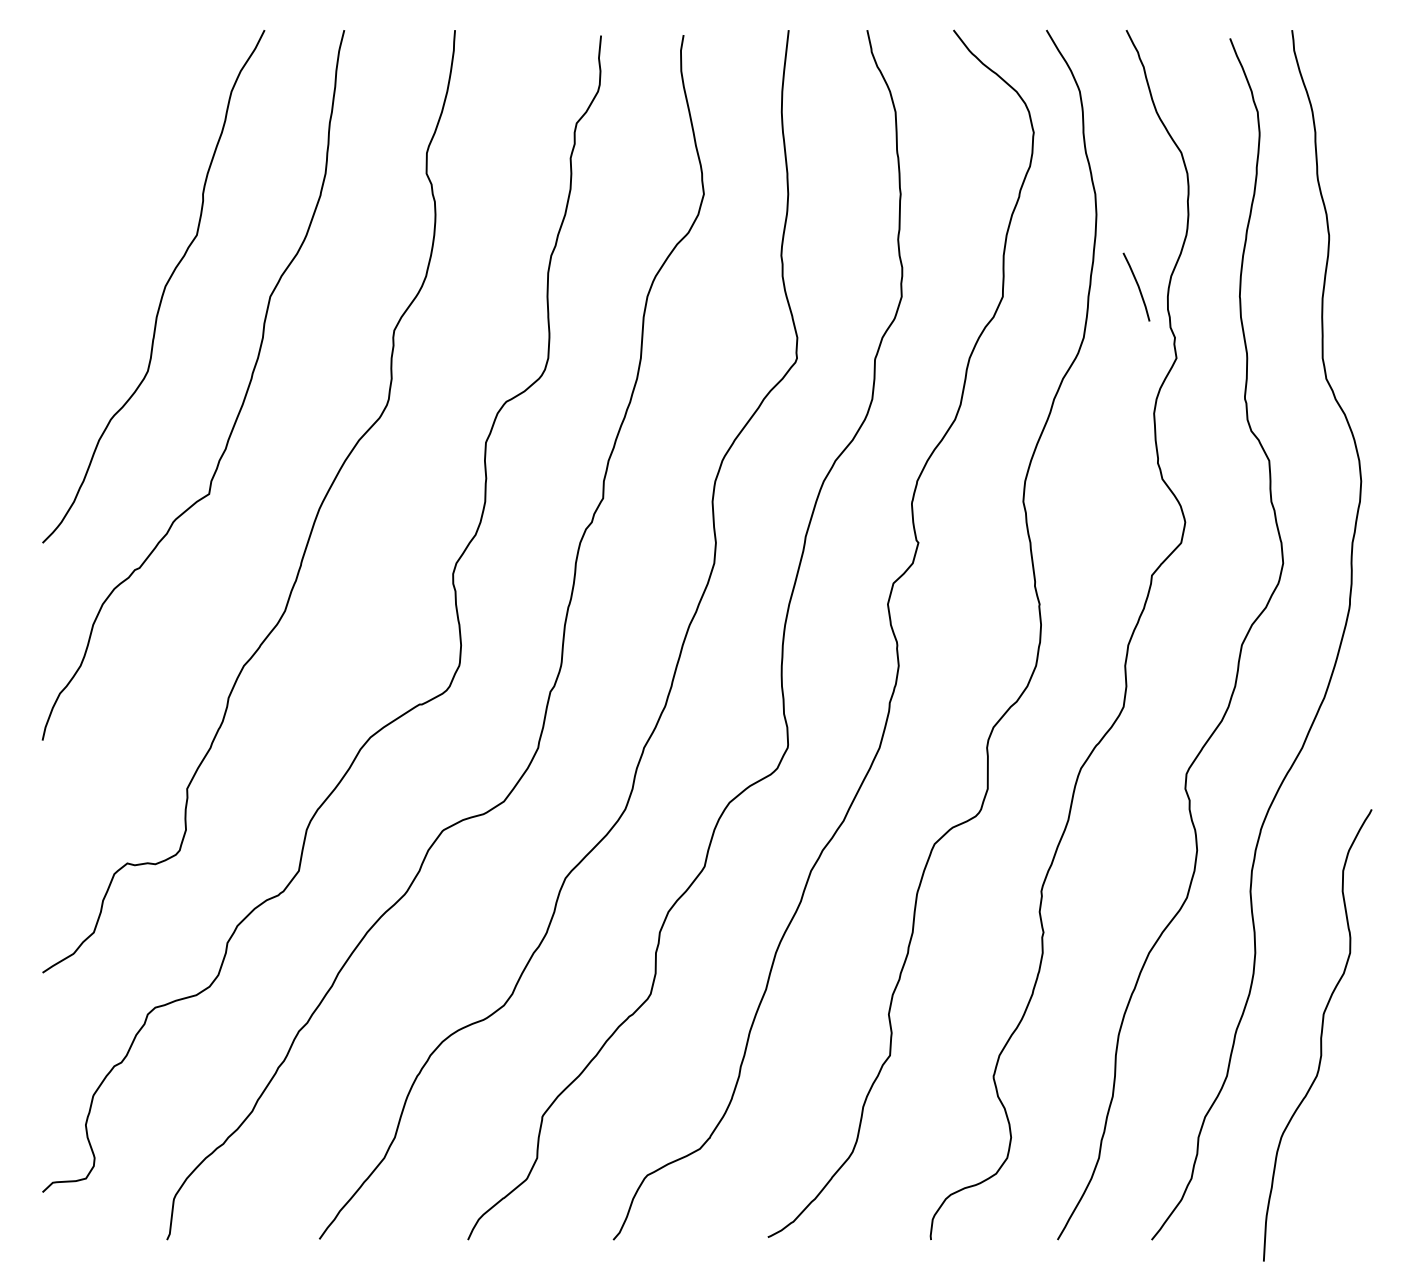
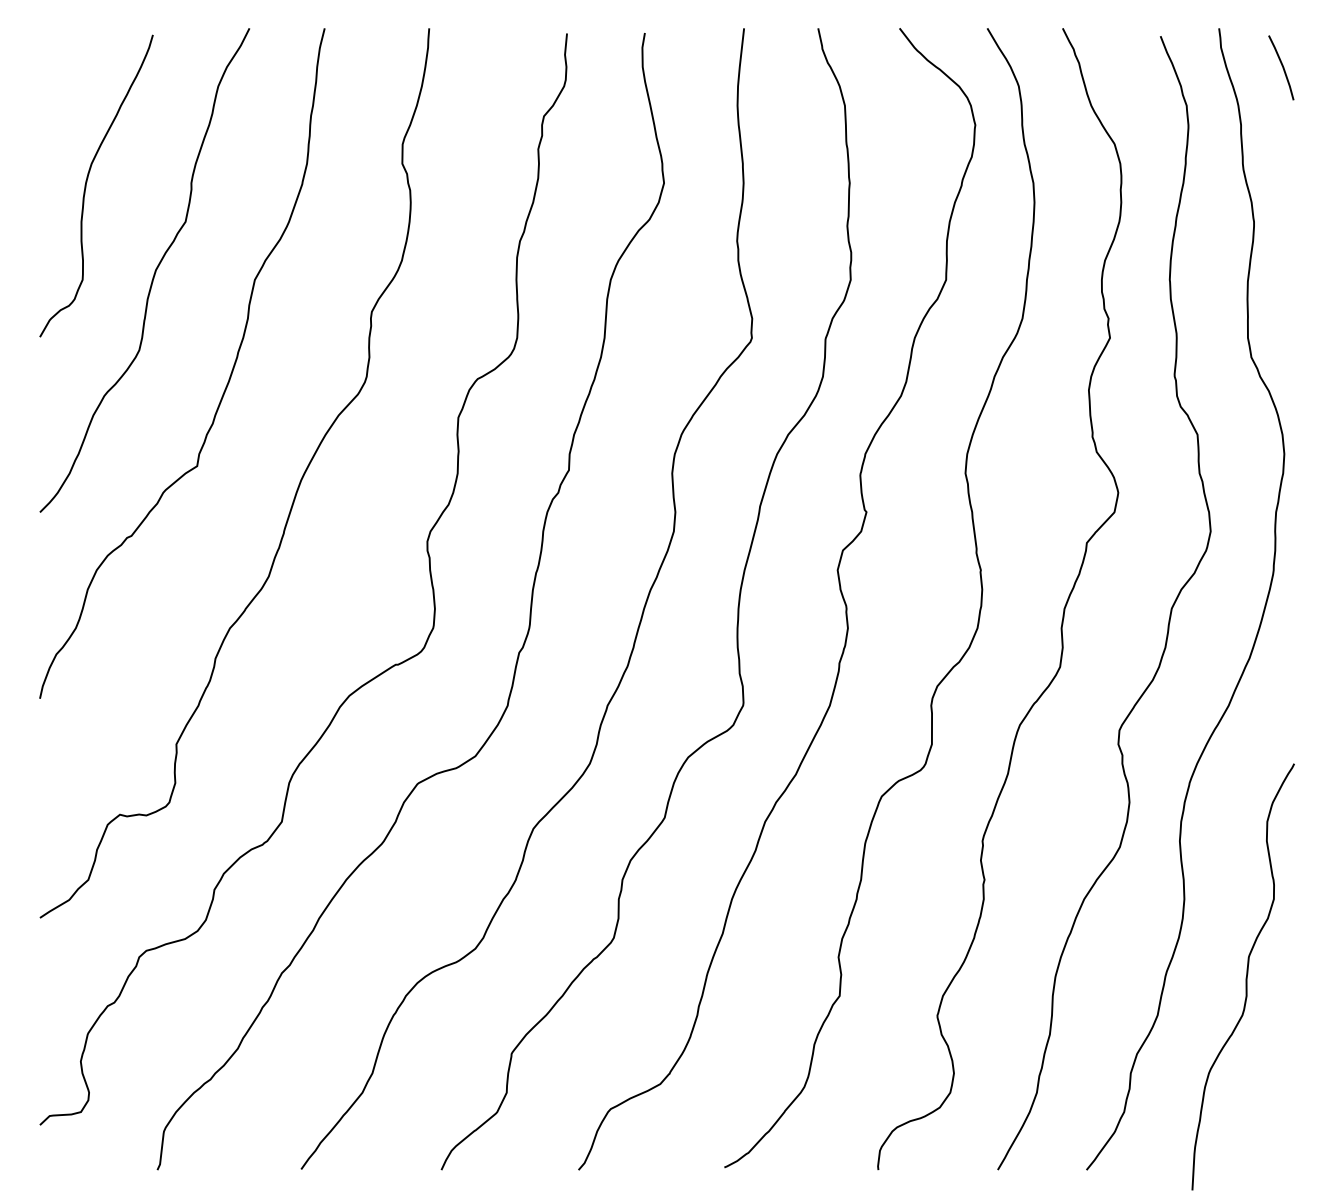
curve: (92, 193) -> (87, 182), added
line: (1137, 286) -> (1282, 67), moved

